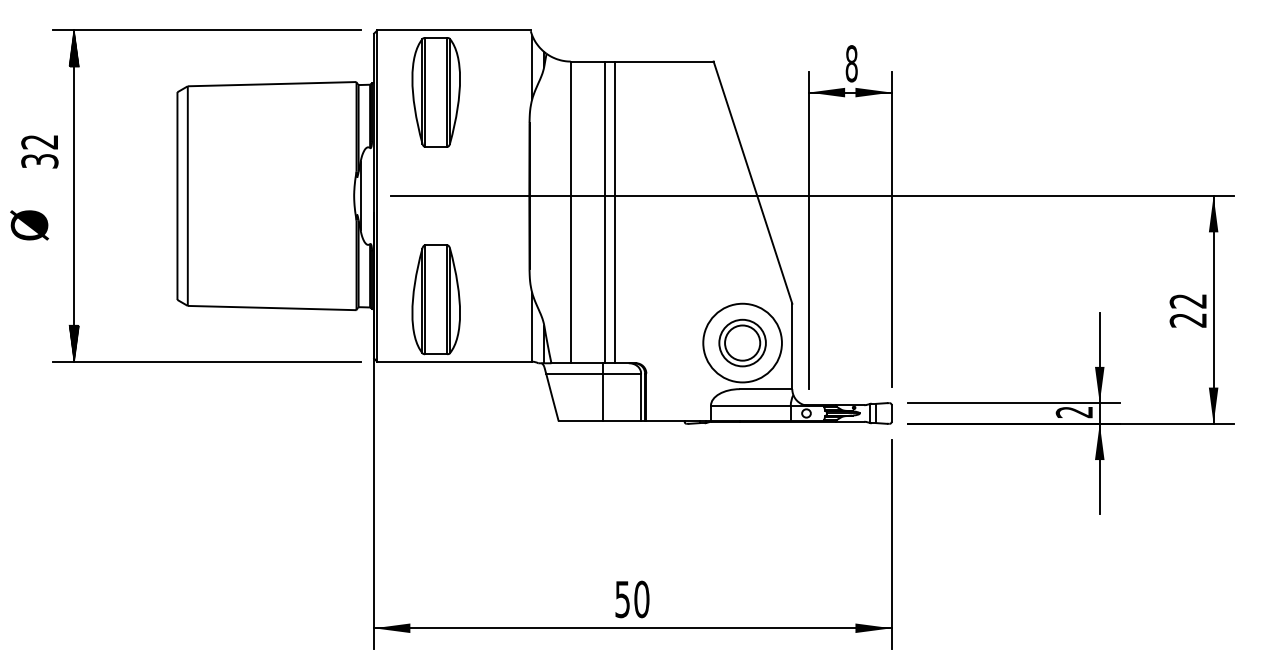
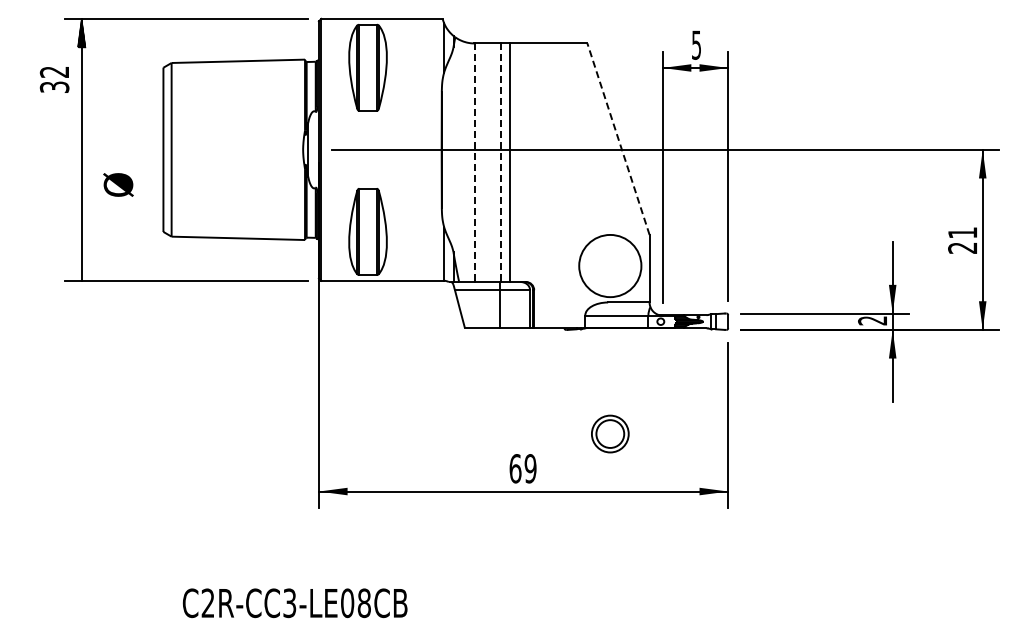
text: (851, 62) -> (696, 44), 8 -> 5
text: (39, 151) -> (54, 79), moved
line: (752, 183) -> (618, 139), solid -> dashed
line: (570, 213) -> (474, 163), solid -> dashed
line: (605, 213) -> (501, 163), solid -> dashed
text: (29, 224) -> (118, 184), moved
text: (1188, 300) -> (962, 232), 22 -> 21
part: (742, 342) -> (610, 433), moved
hatch: (73, 343) -> (81, 266), removed
text: (631, 599) -> (522, 468), 50 -> 69

